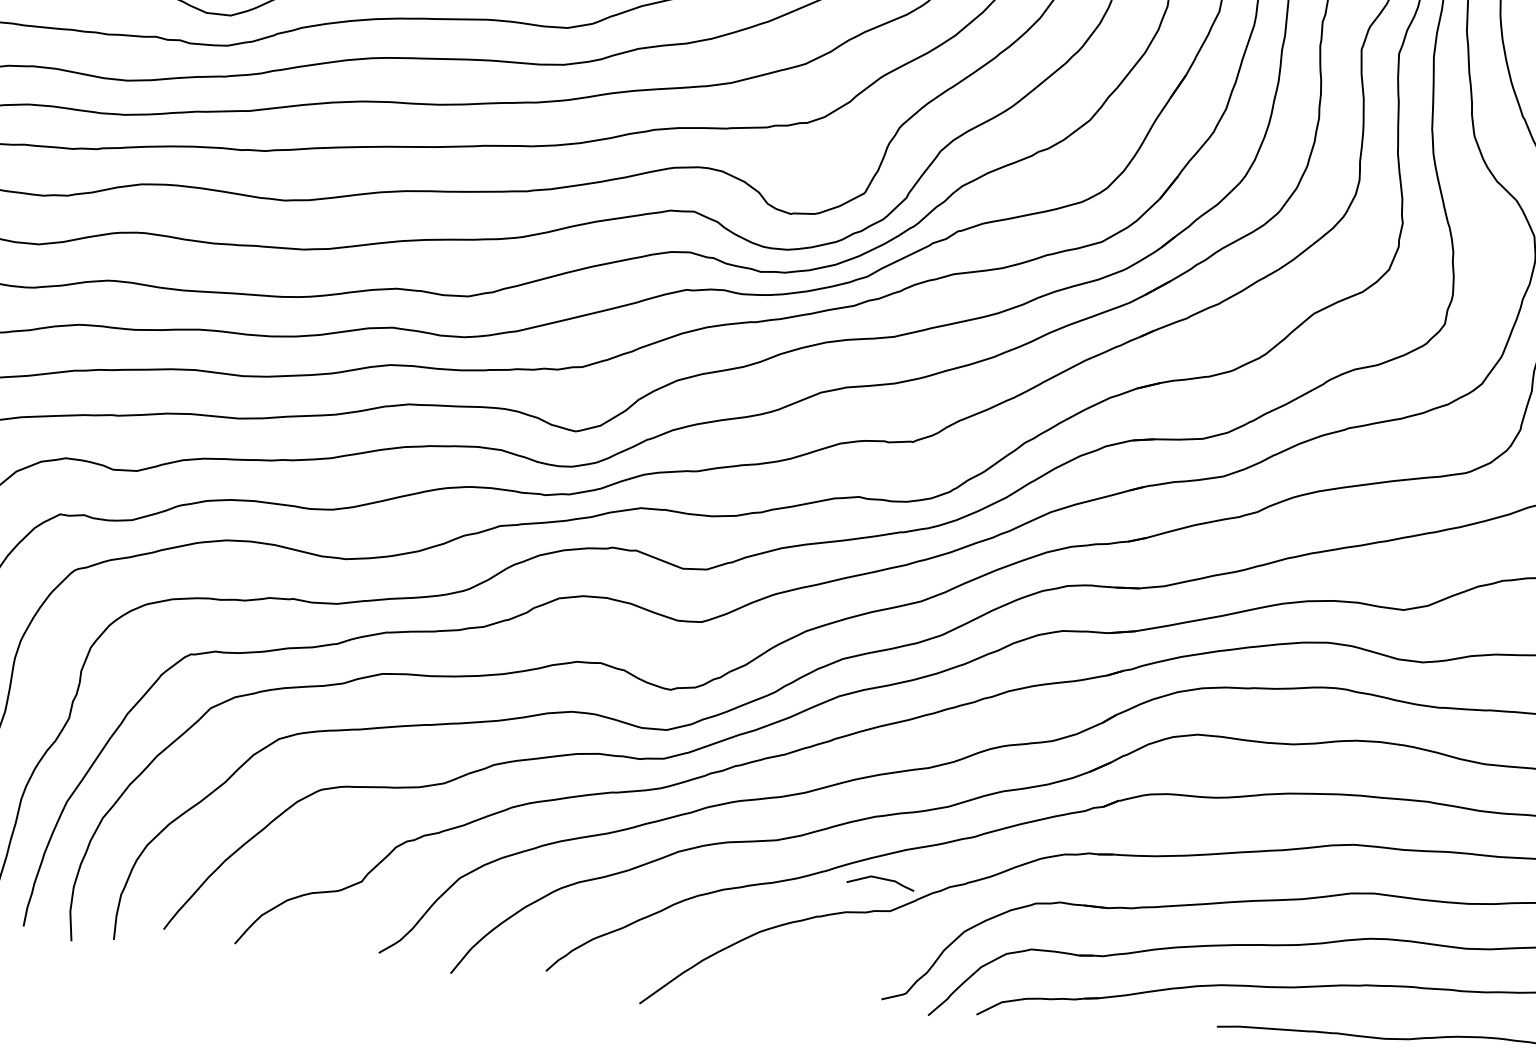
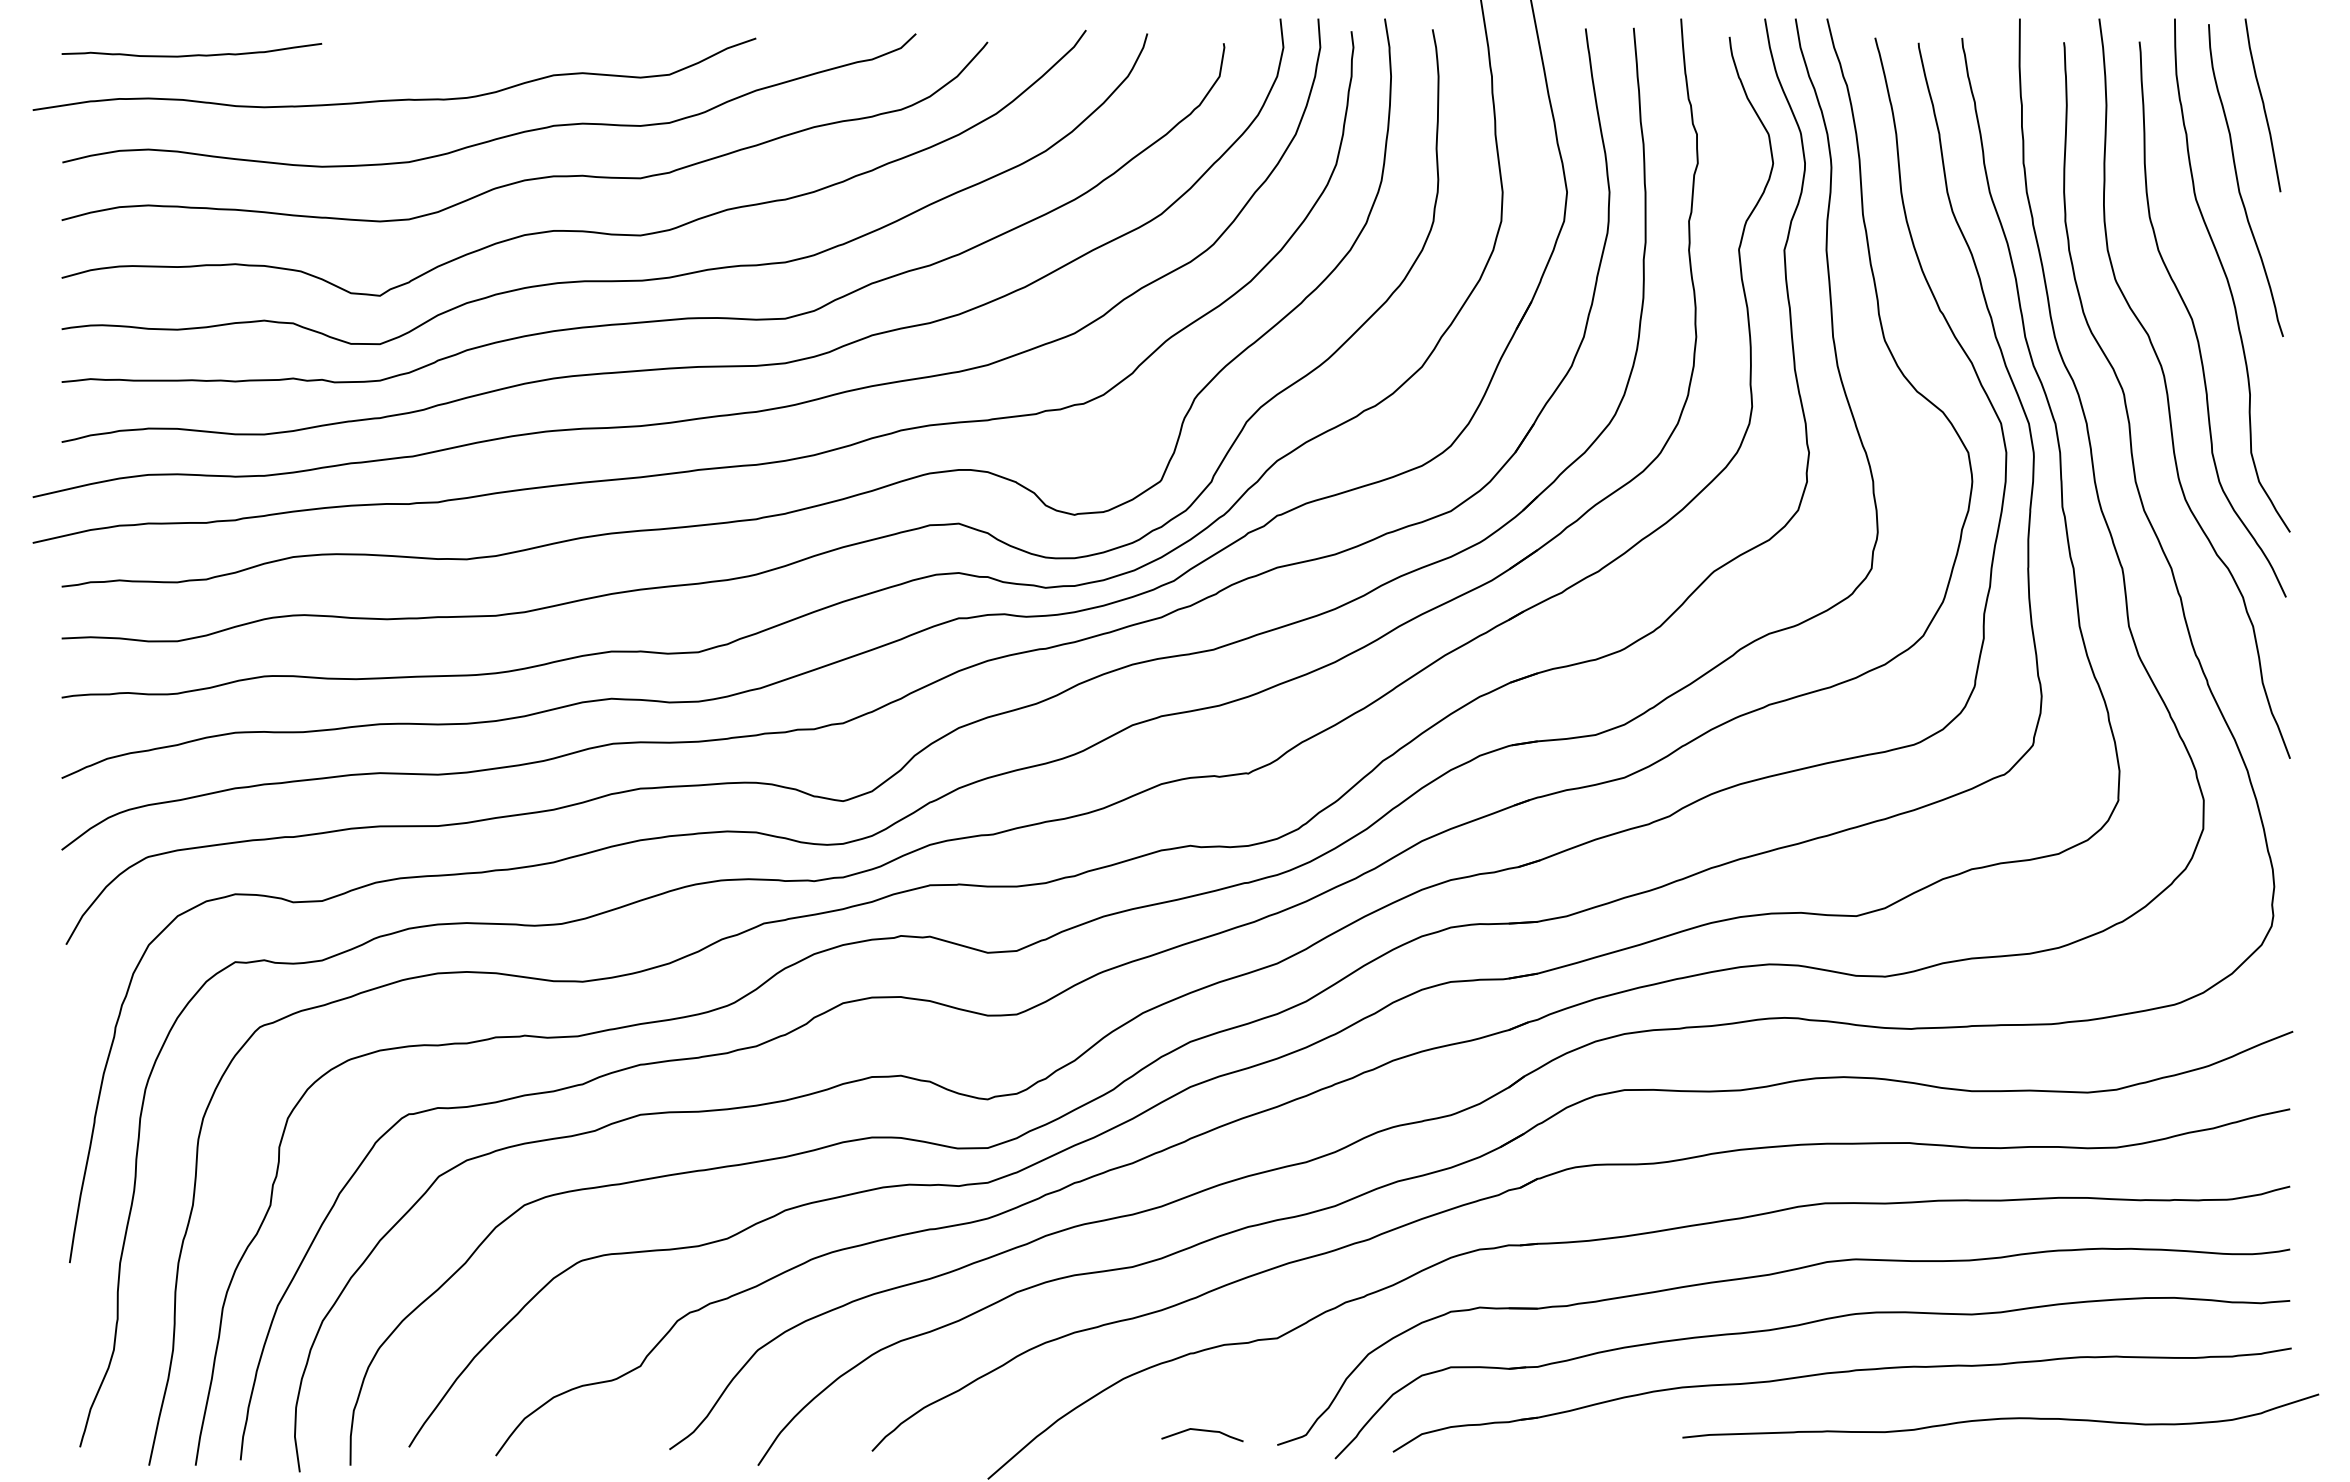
curve: (881, 879) -> (1202, 1431), moved

